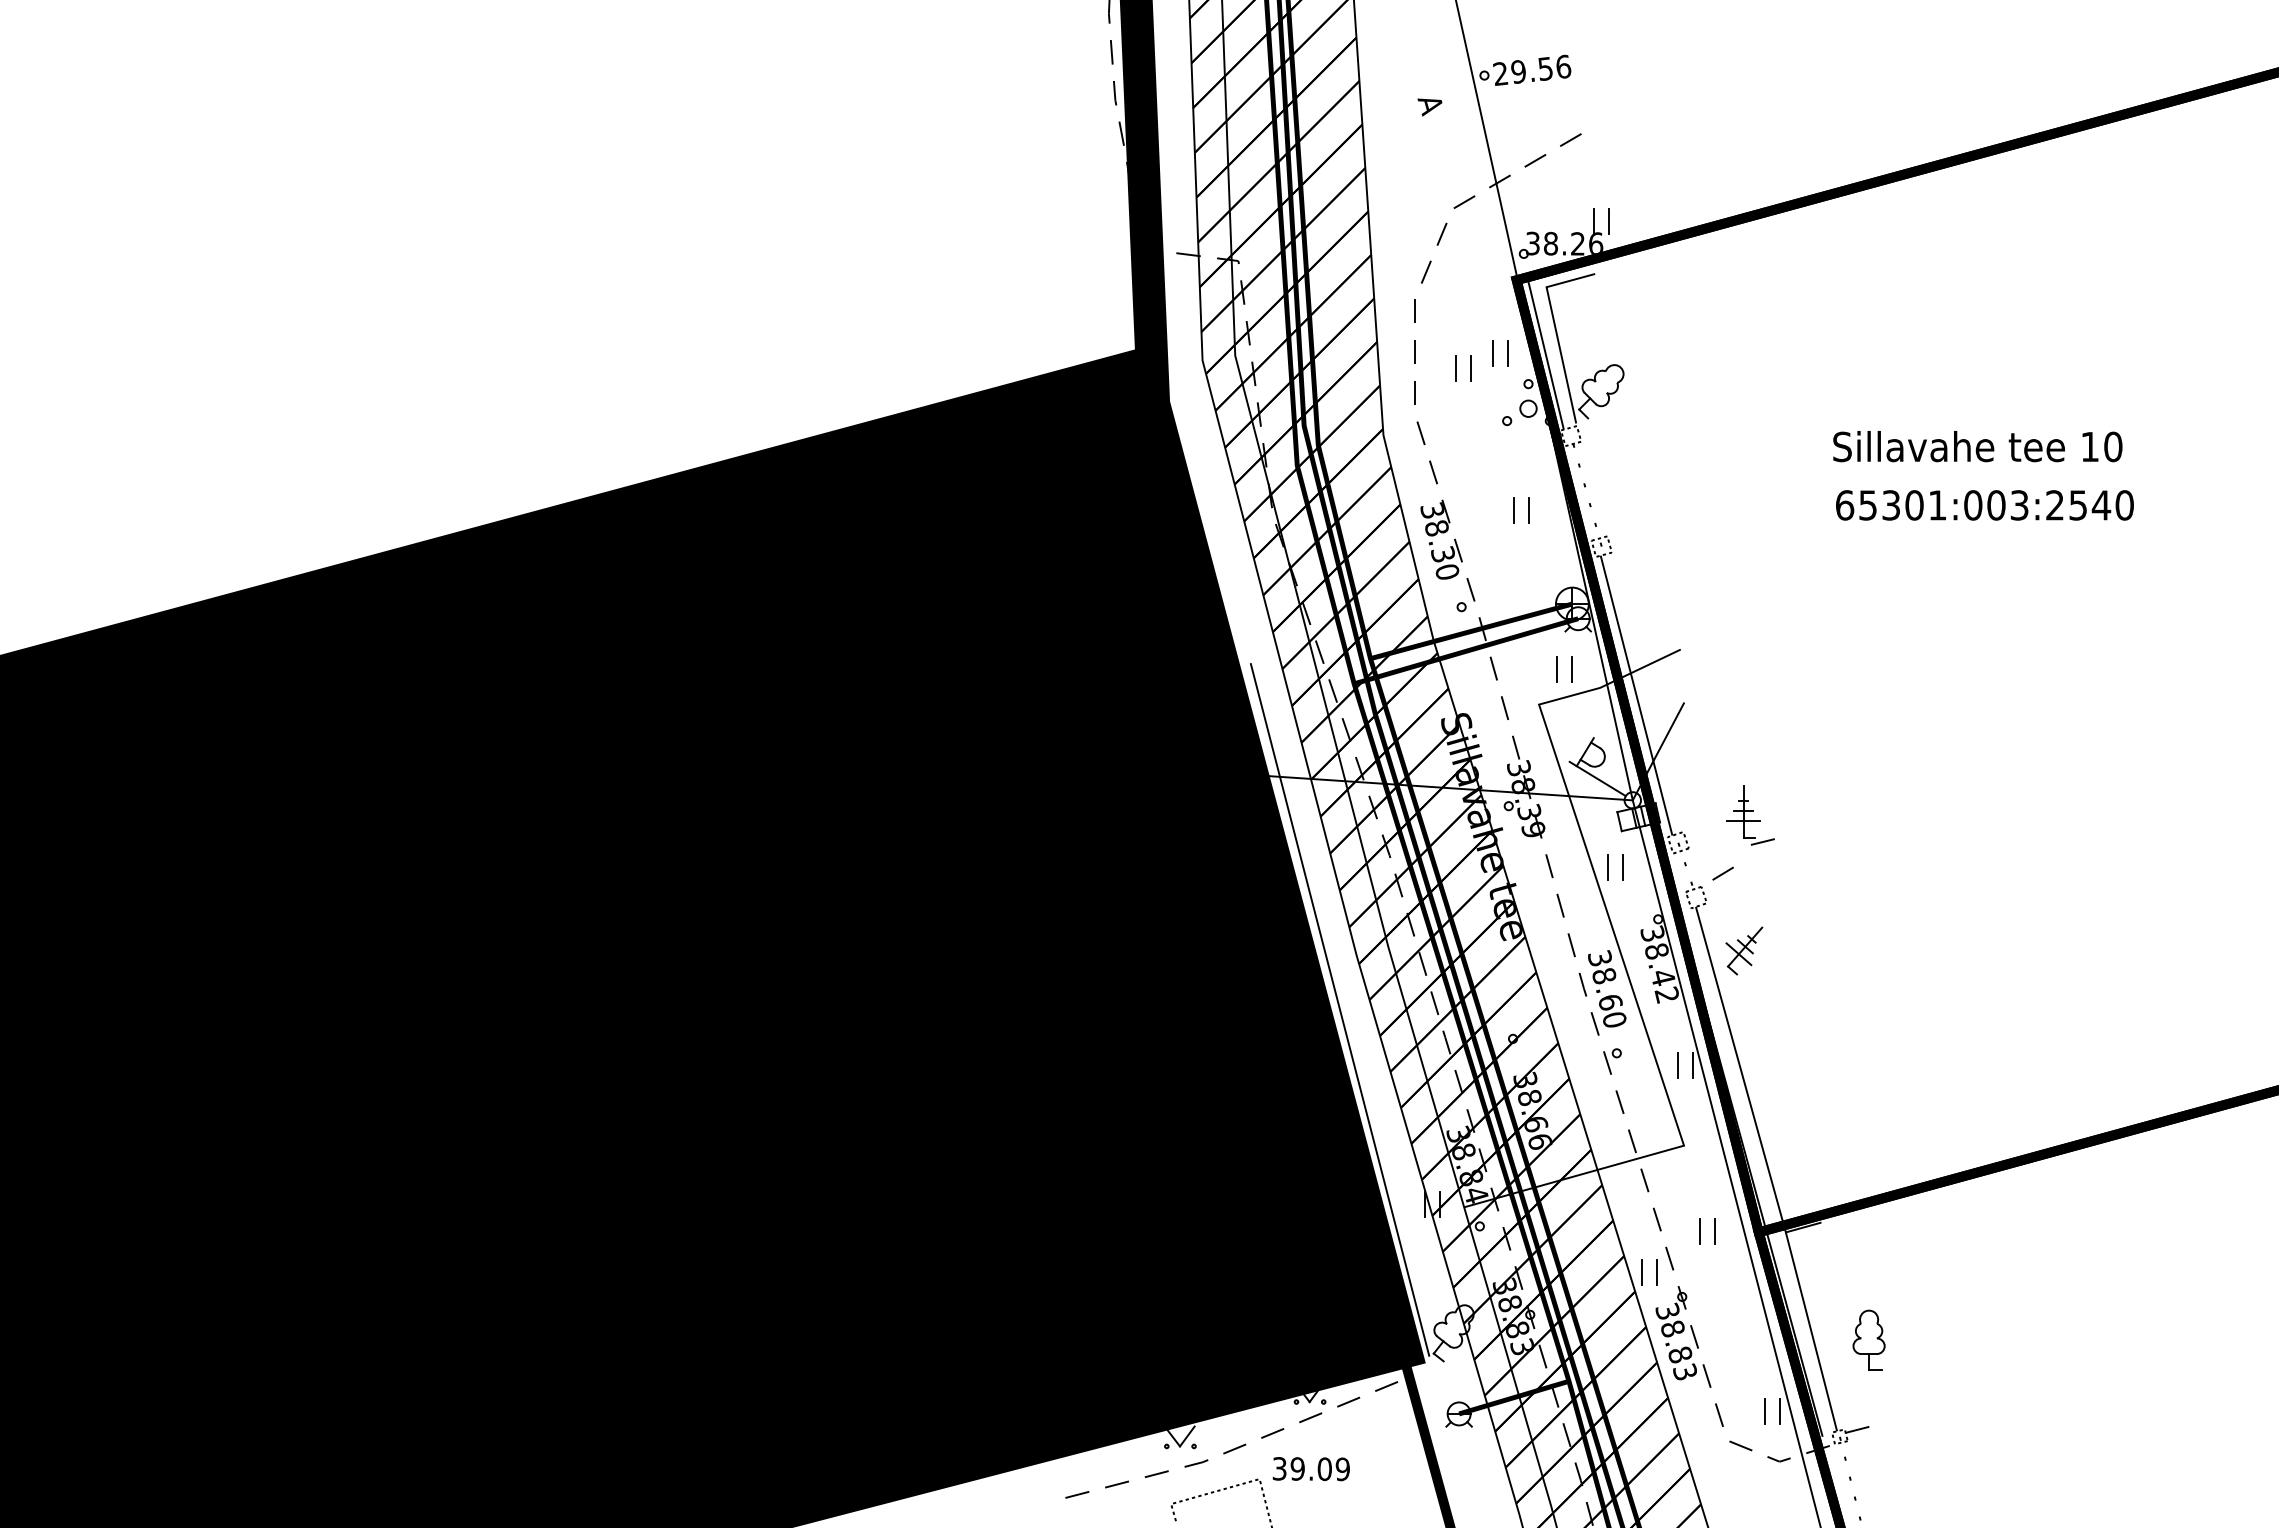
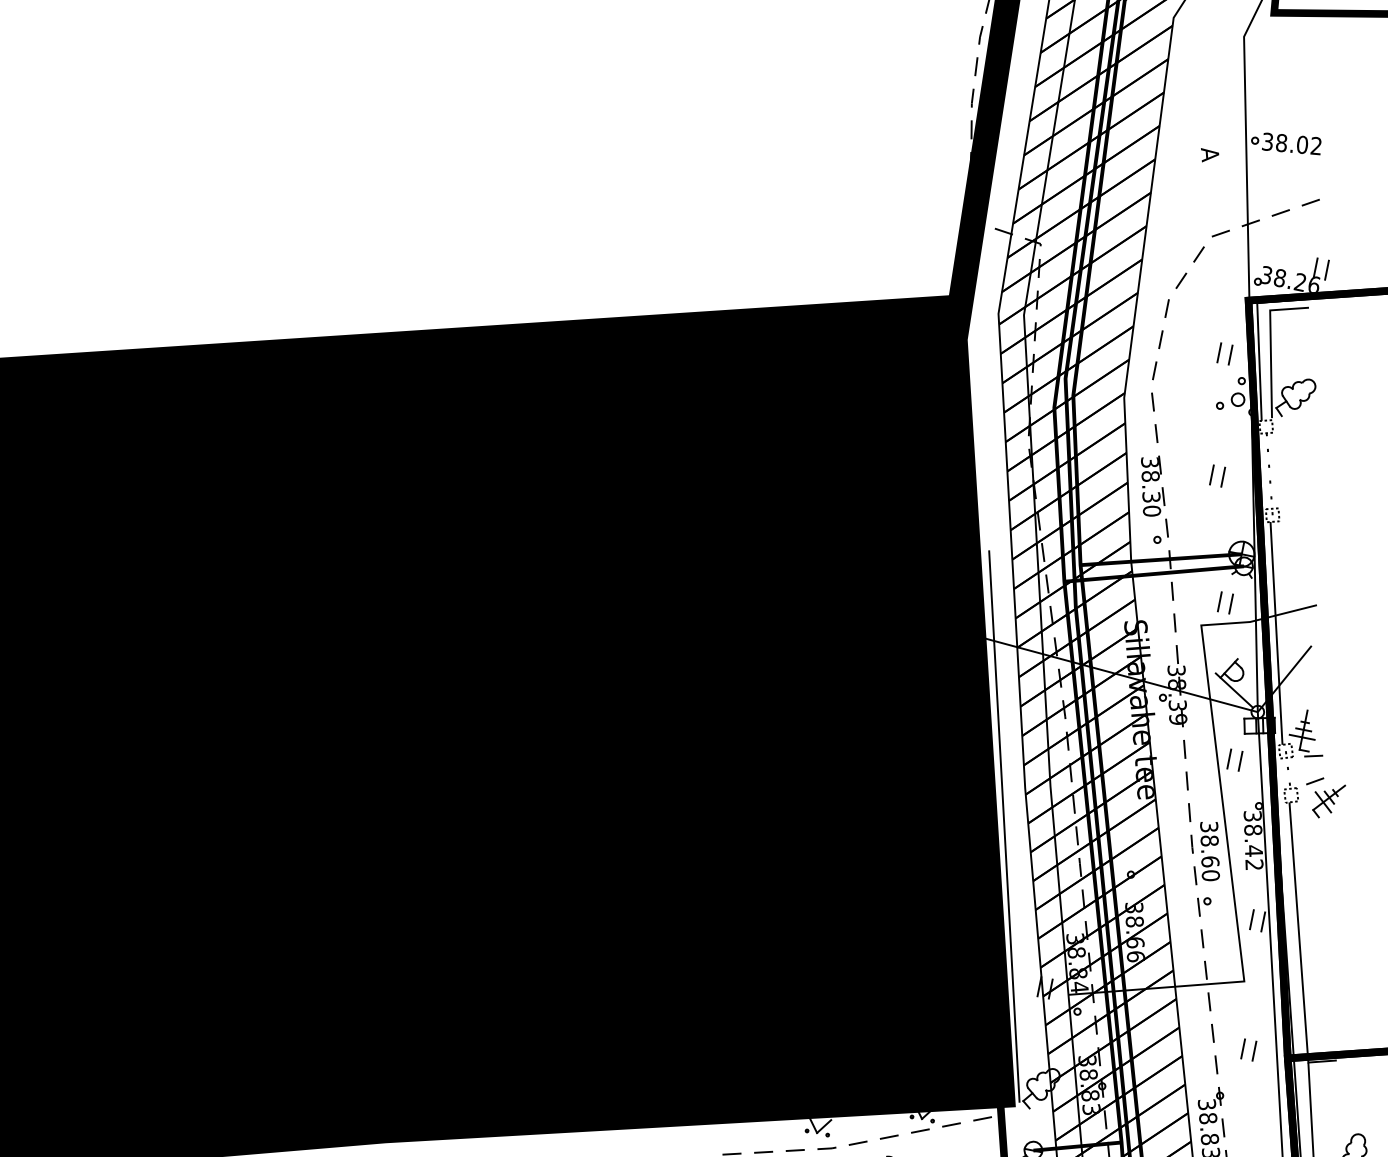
text: (1532, 69) -> (1292, 143), 29.56 -> 38.02
part: (1456, 368) -> (1189, 358), removed
part: (1750, 815) -> (1308, 734), moved
part: (1744, 950) -> (1328, 800), moved
part: (1642, 1272) -> (1193, 1071), removed

